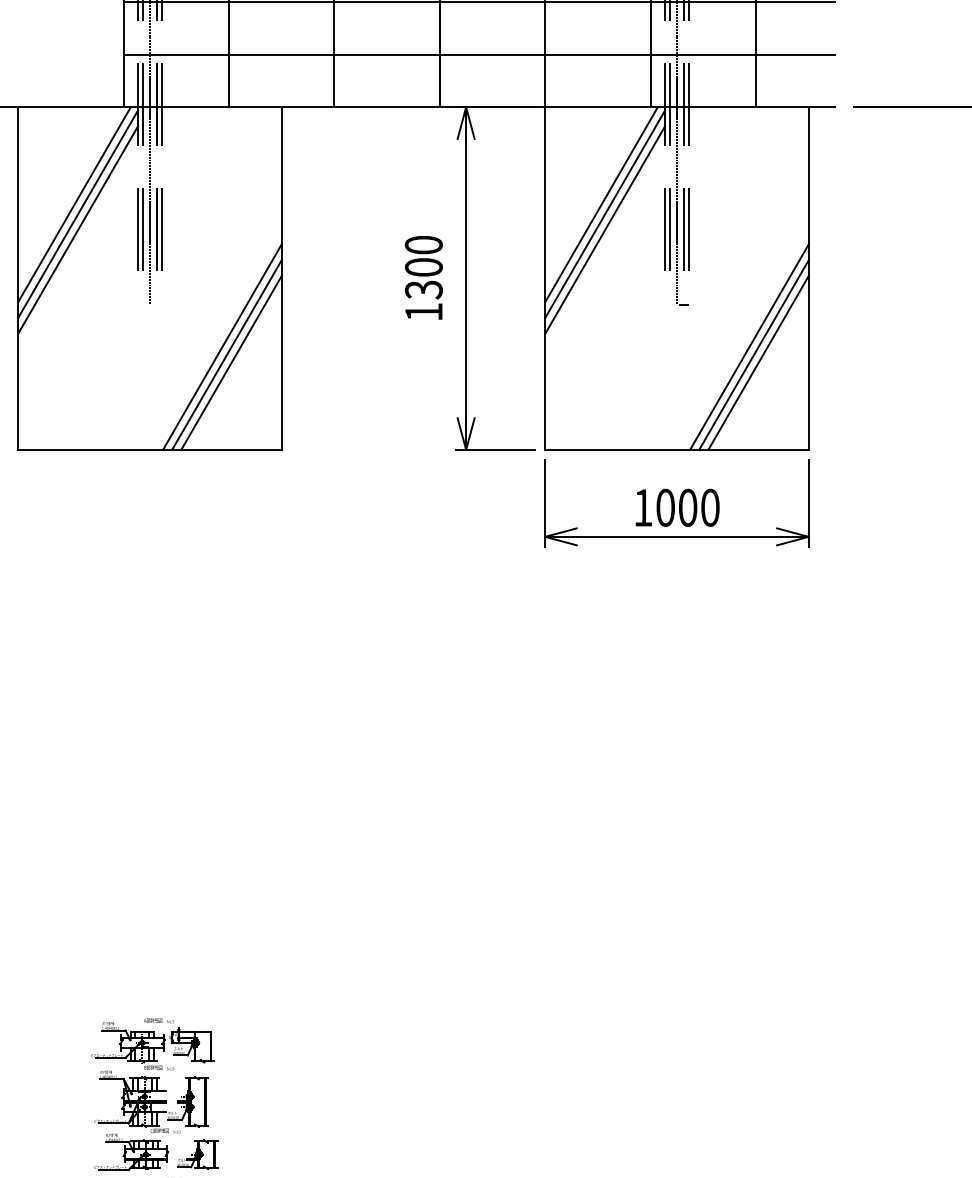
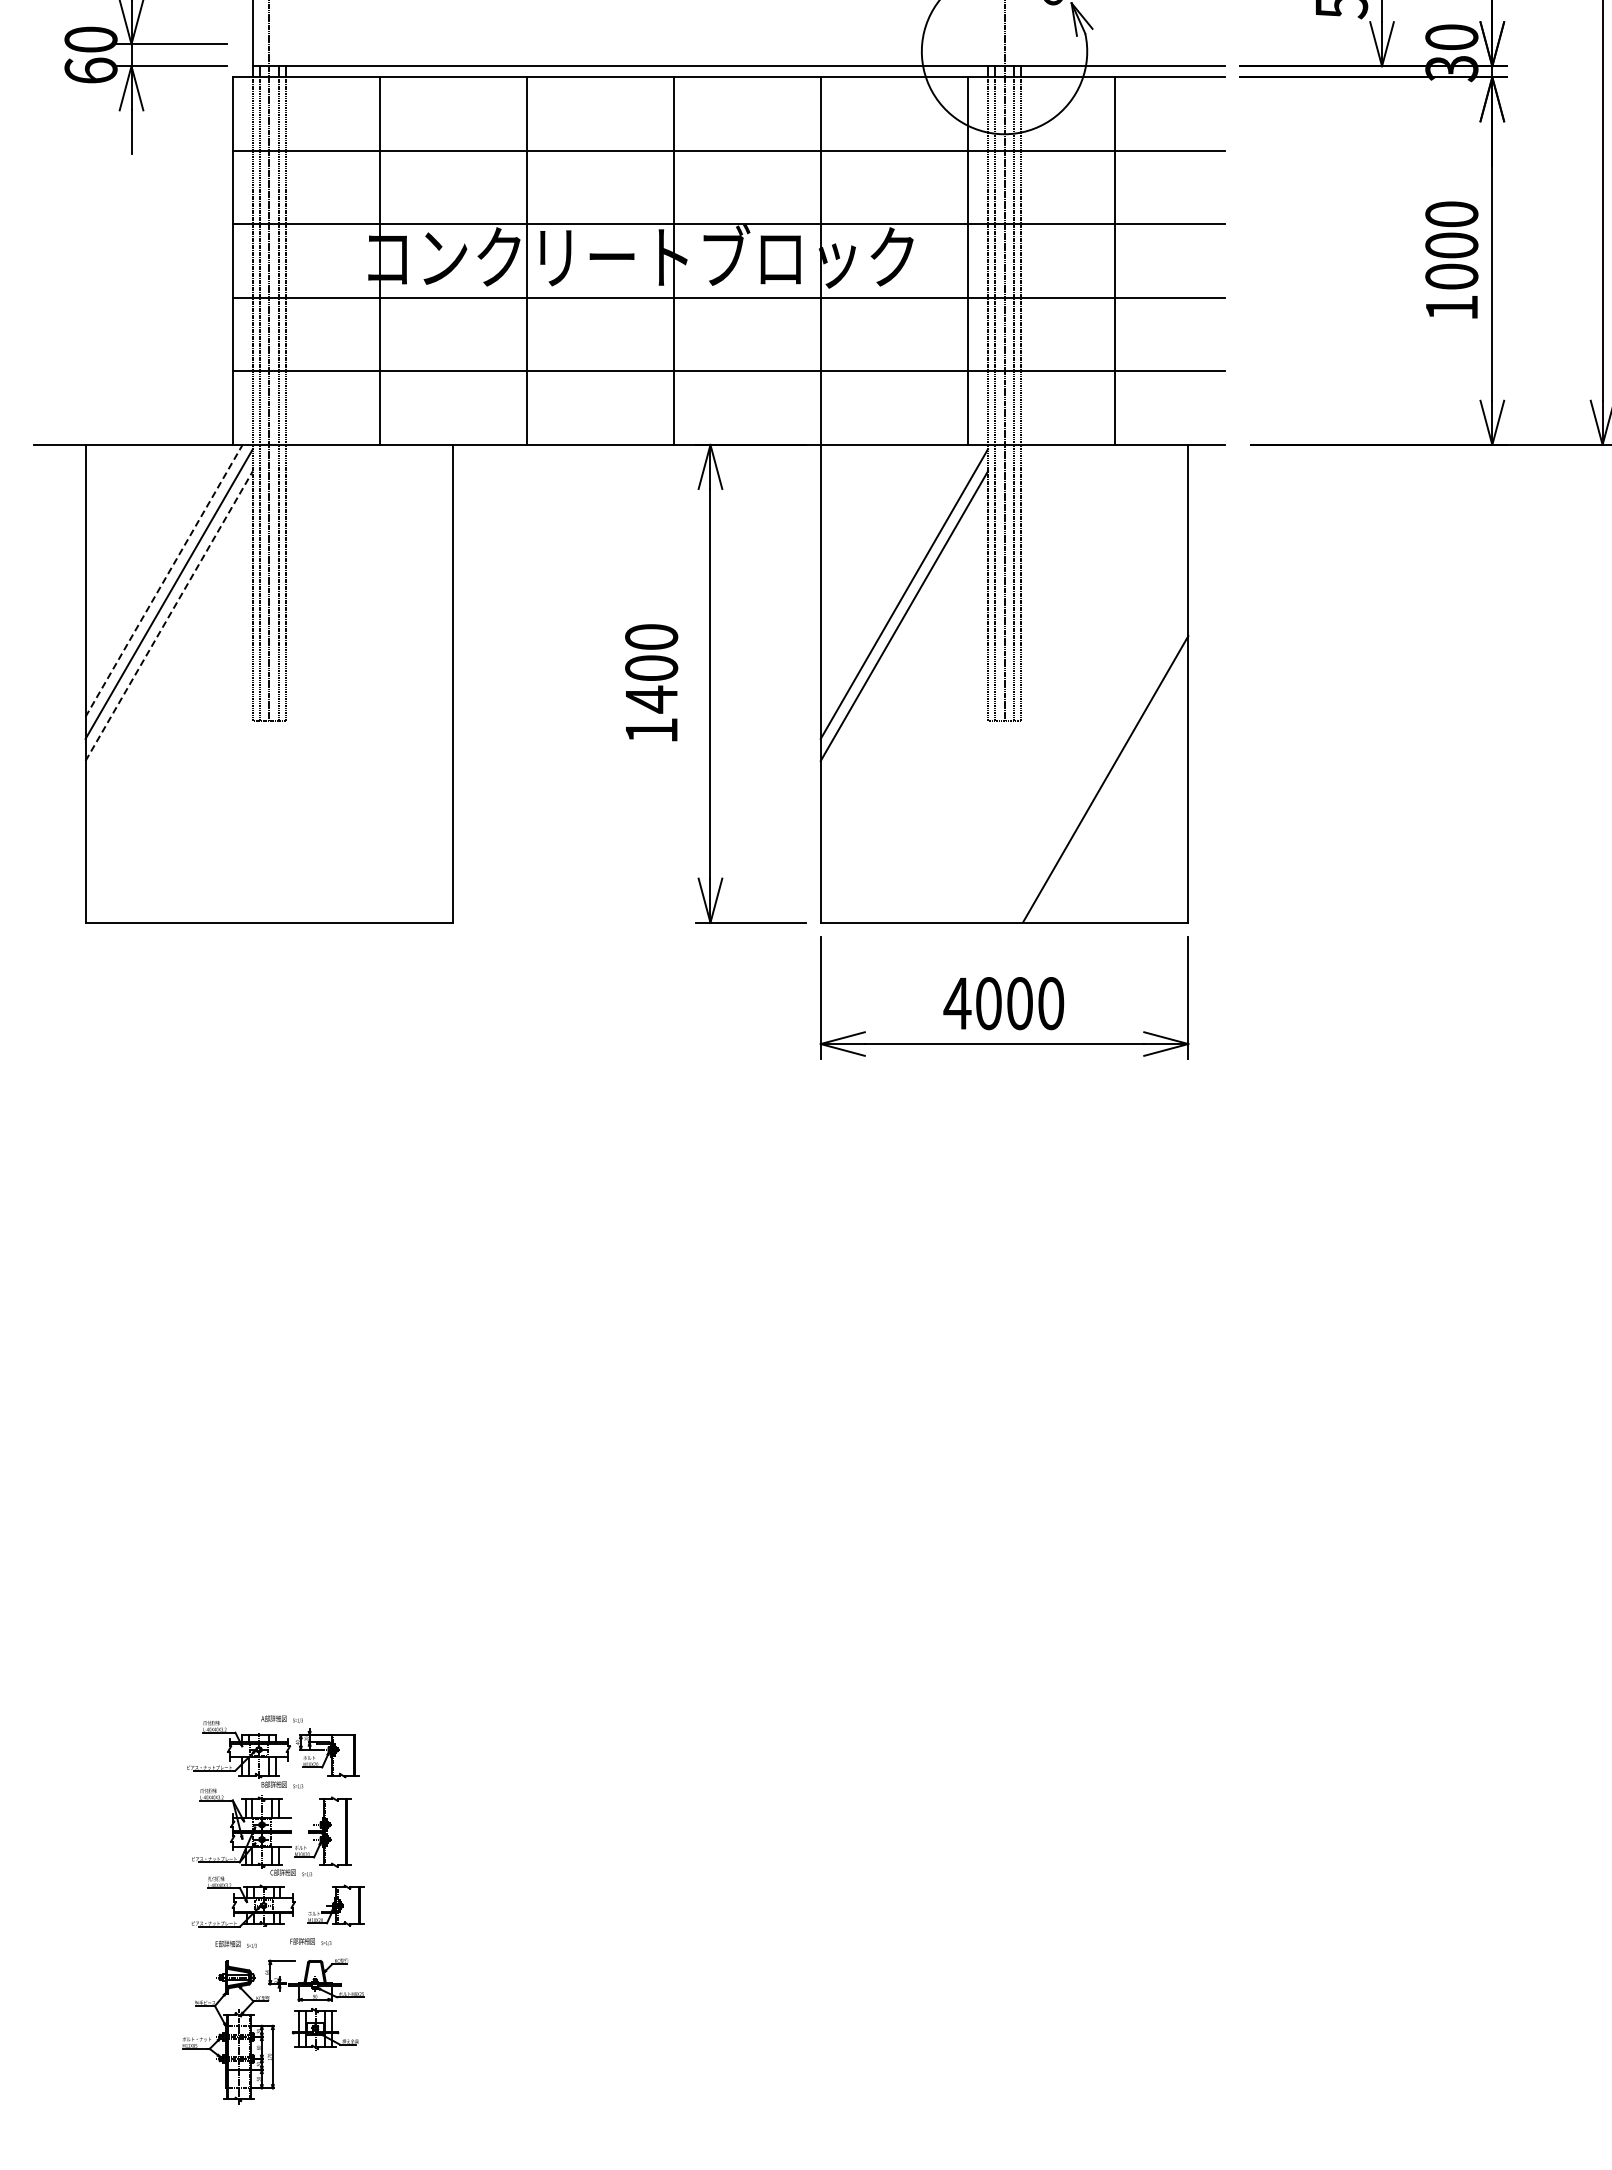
line: (74, 204) -> (164, 580), solid -> dashed
line: (600, 204) -> (898, 580), removed
line: (78, 229) -> (169, 615), solid -> dashed
text: (423, 289) -> (651, 699), 1300 -> 1400
line: (222, 347) -> (370, 779), removed
line: (226, 355) -> (376, 790), removed
line: (753, 355) -> (1111, 790), removed
line: (231, 362) -> (383, 801), removed
line: (758, 362) -> (1118, 801), removed
text: (643, 507) -> (957, 1003), 1000 -> 4000

